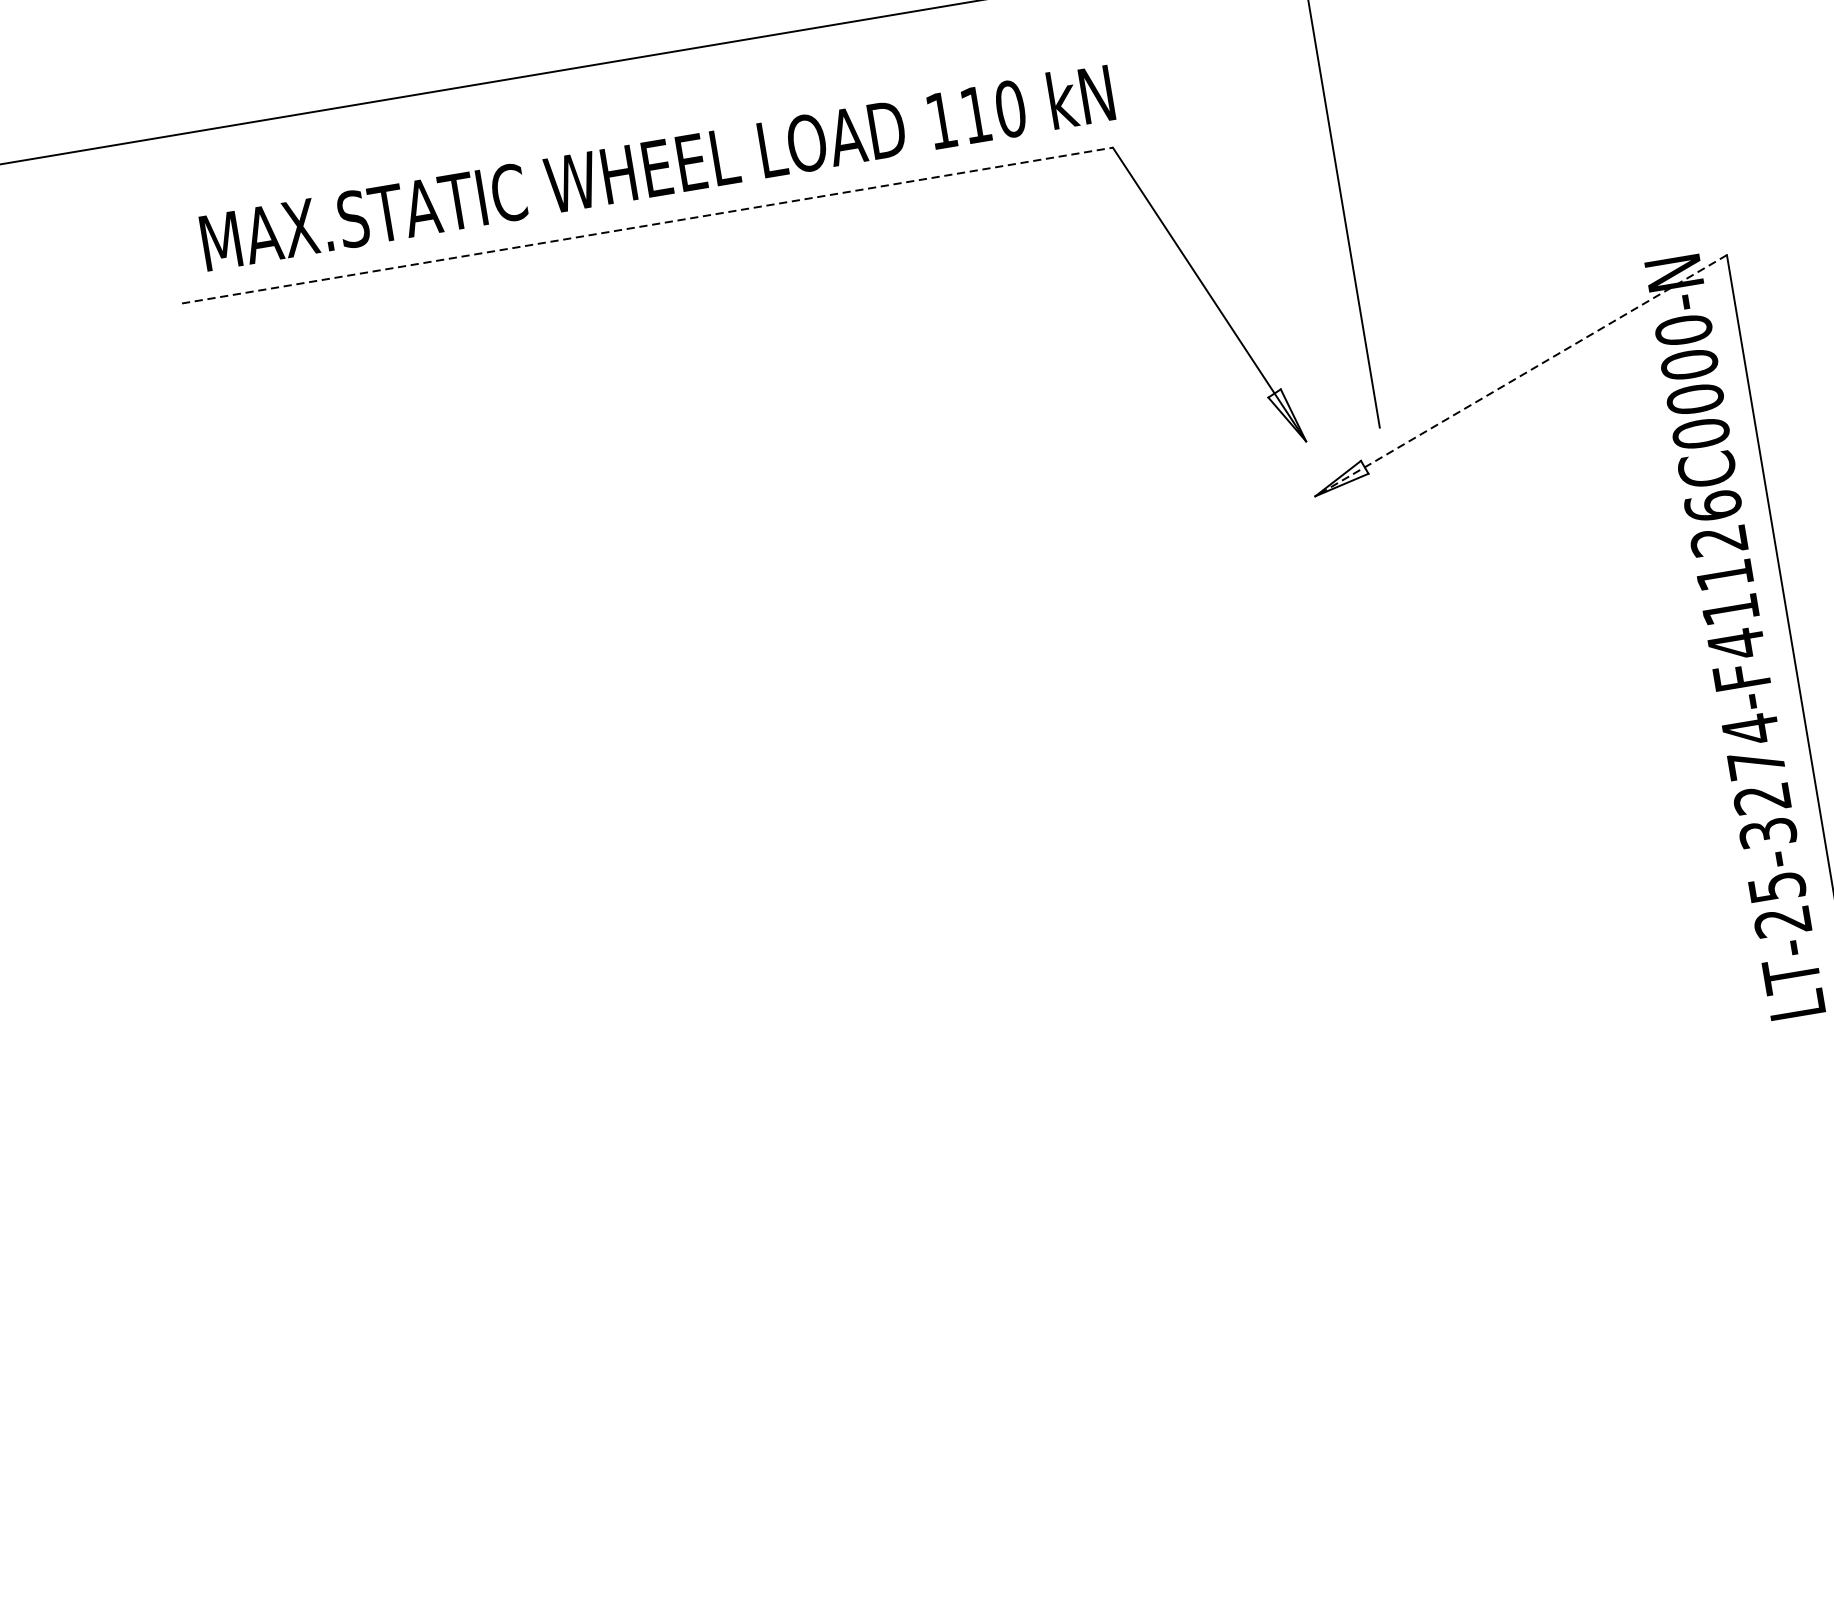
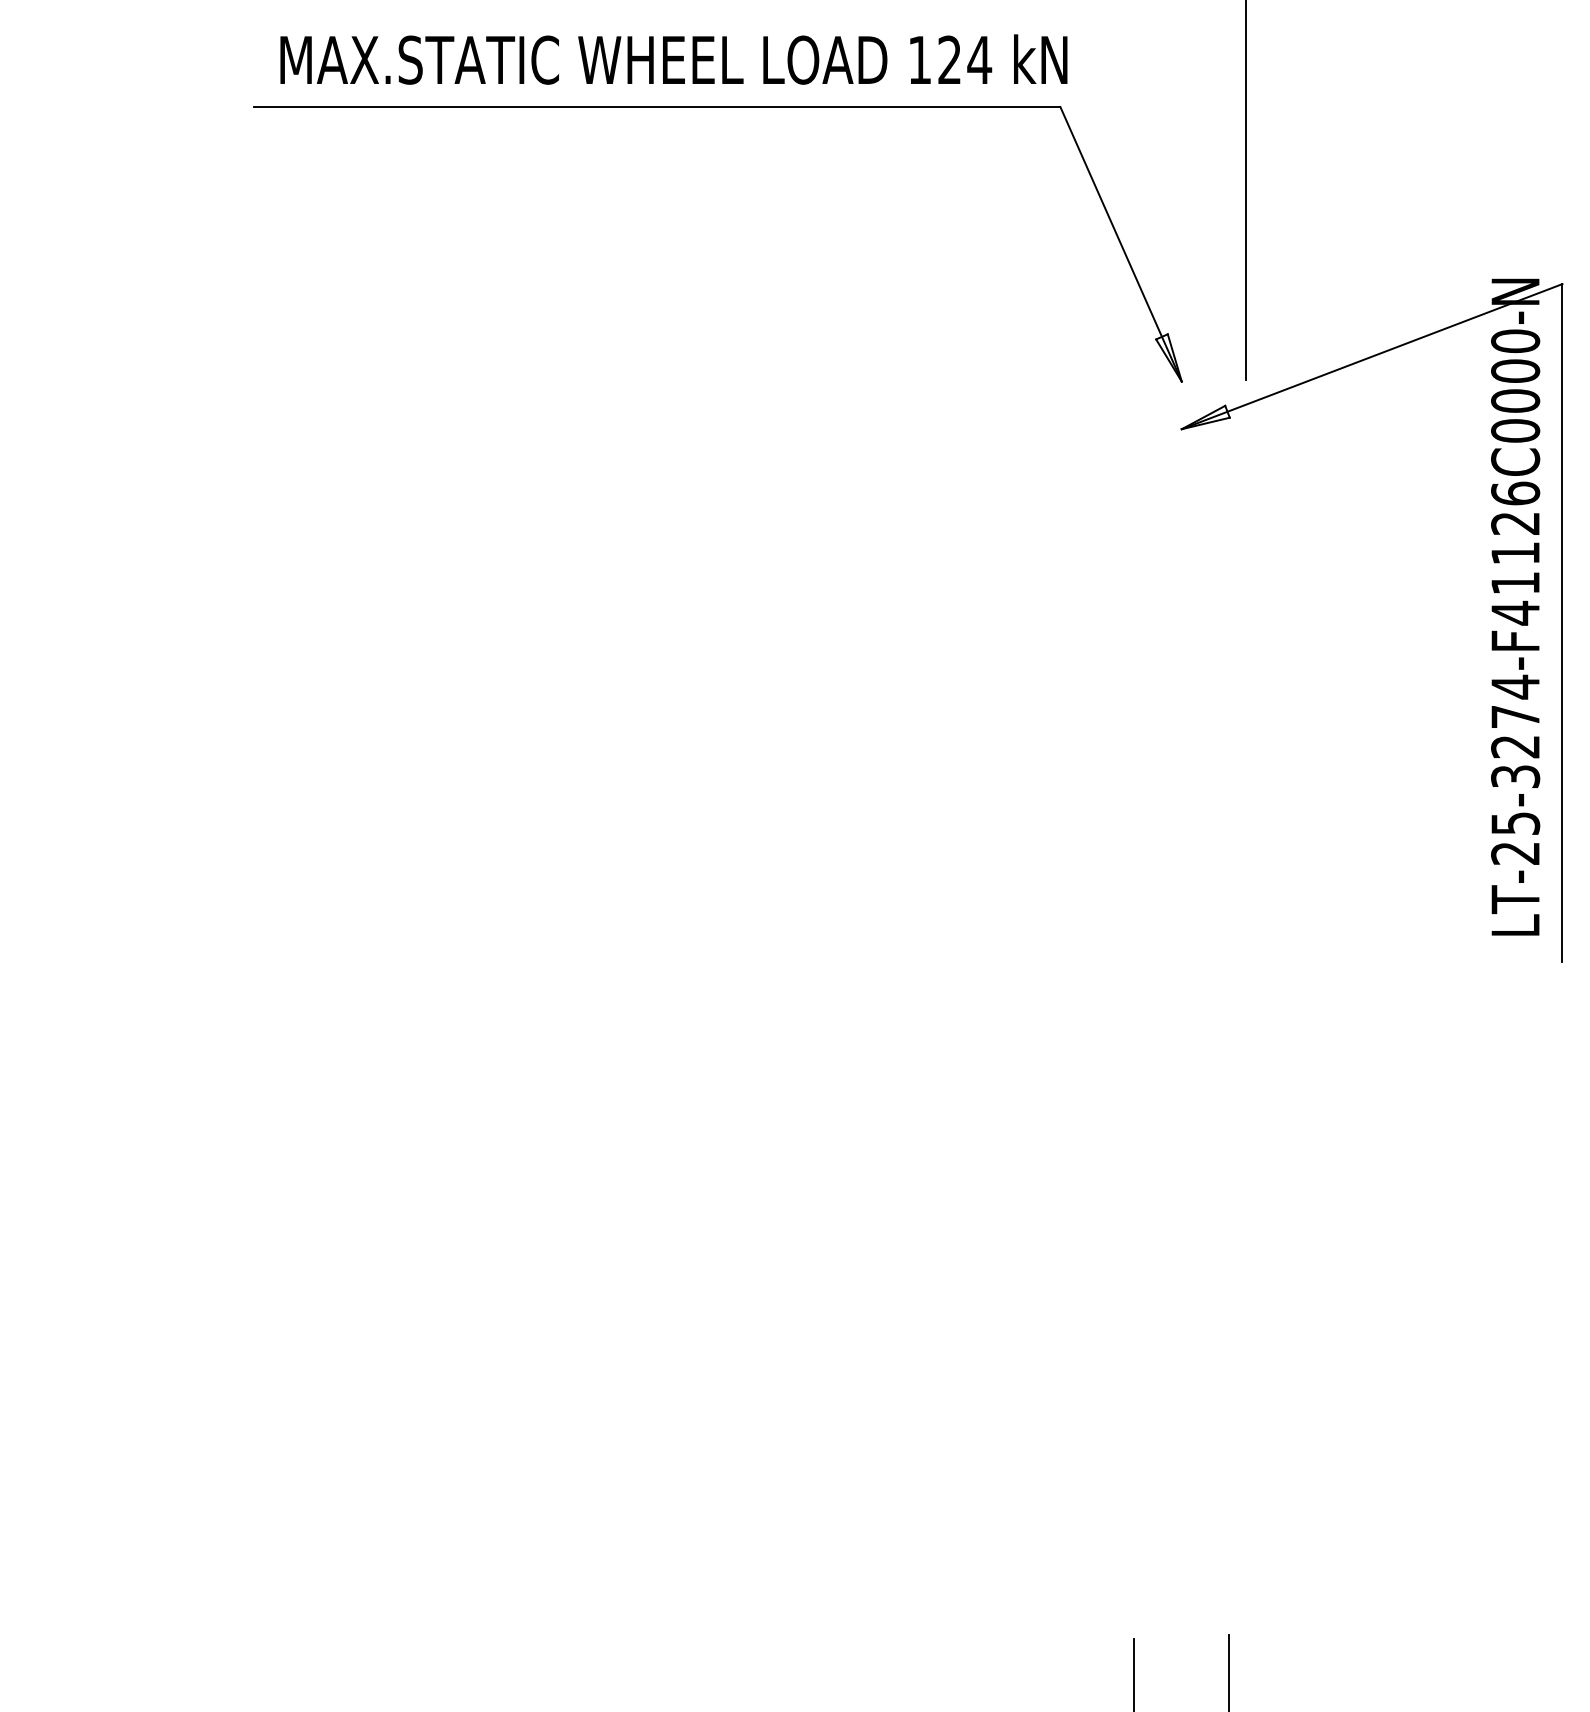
text: (994, 111) -> (965, 59), 110 -> 124
line: (647, 226) -> (657, 107), dashed -> solid
line: (1521, 375) -> (1372, 356), dashed -> solid

